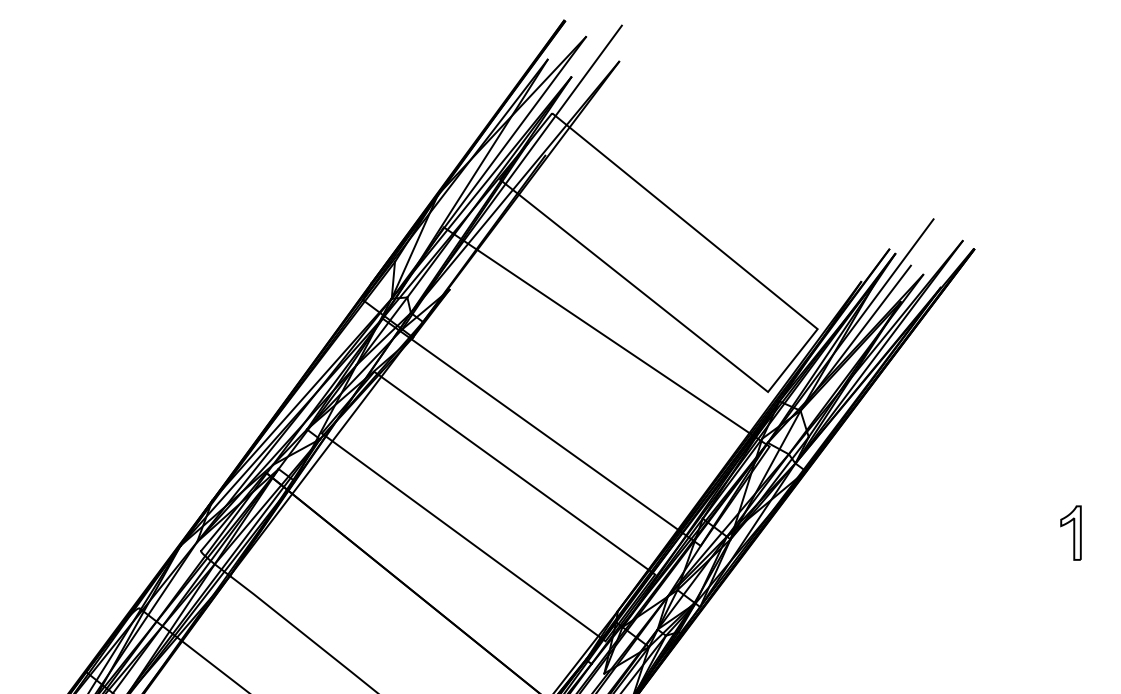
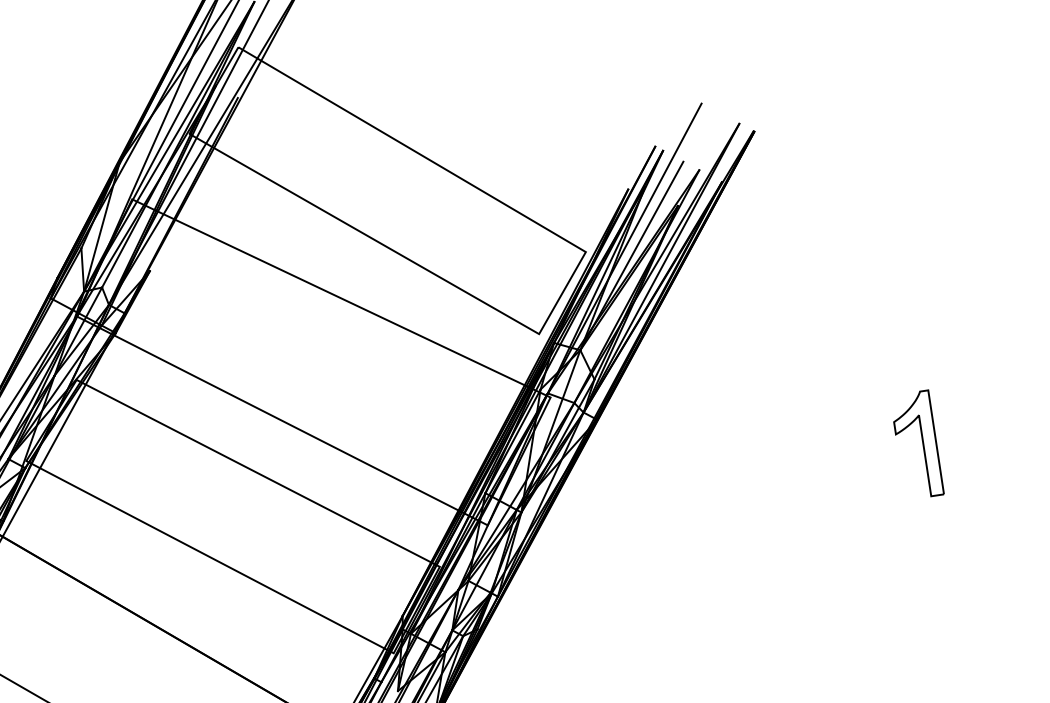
part: (1070, 532) -> (916, 444), size x1.67

